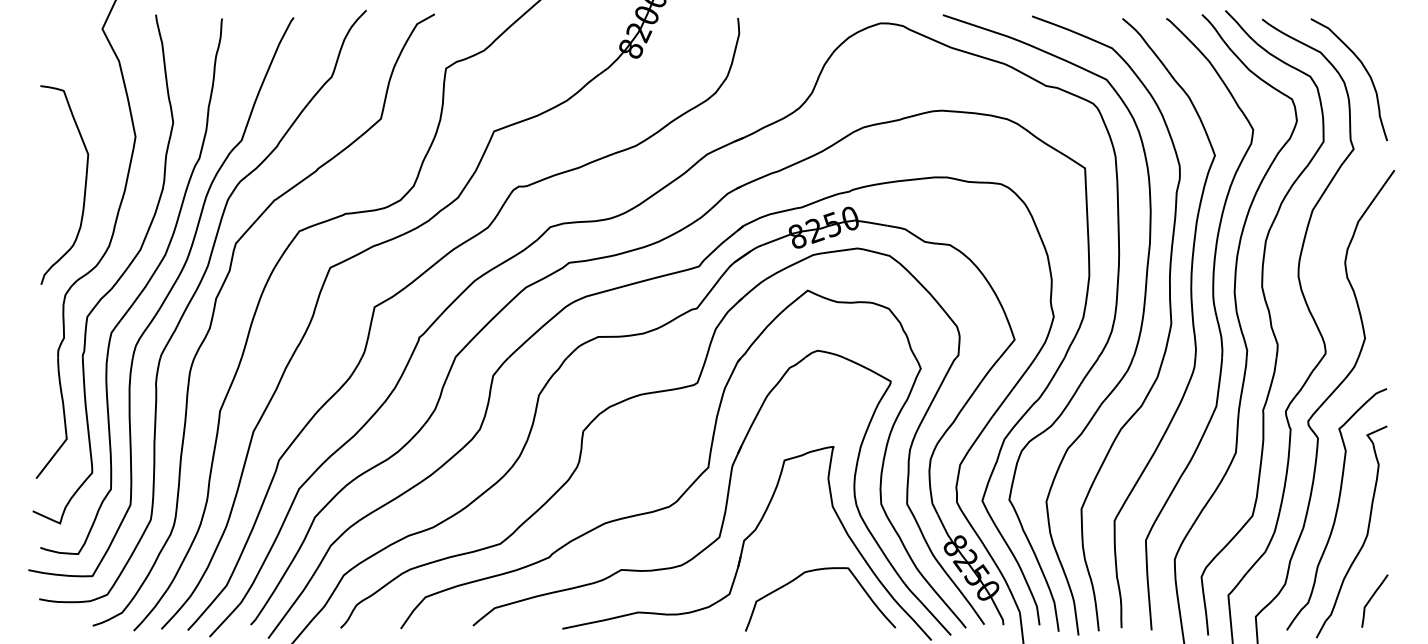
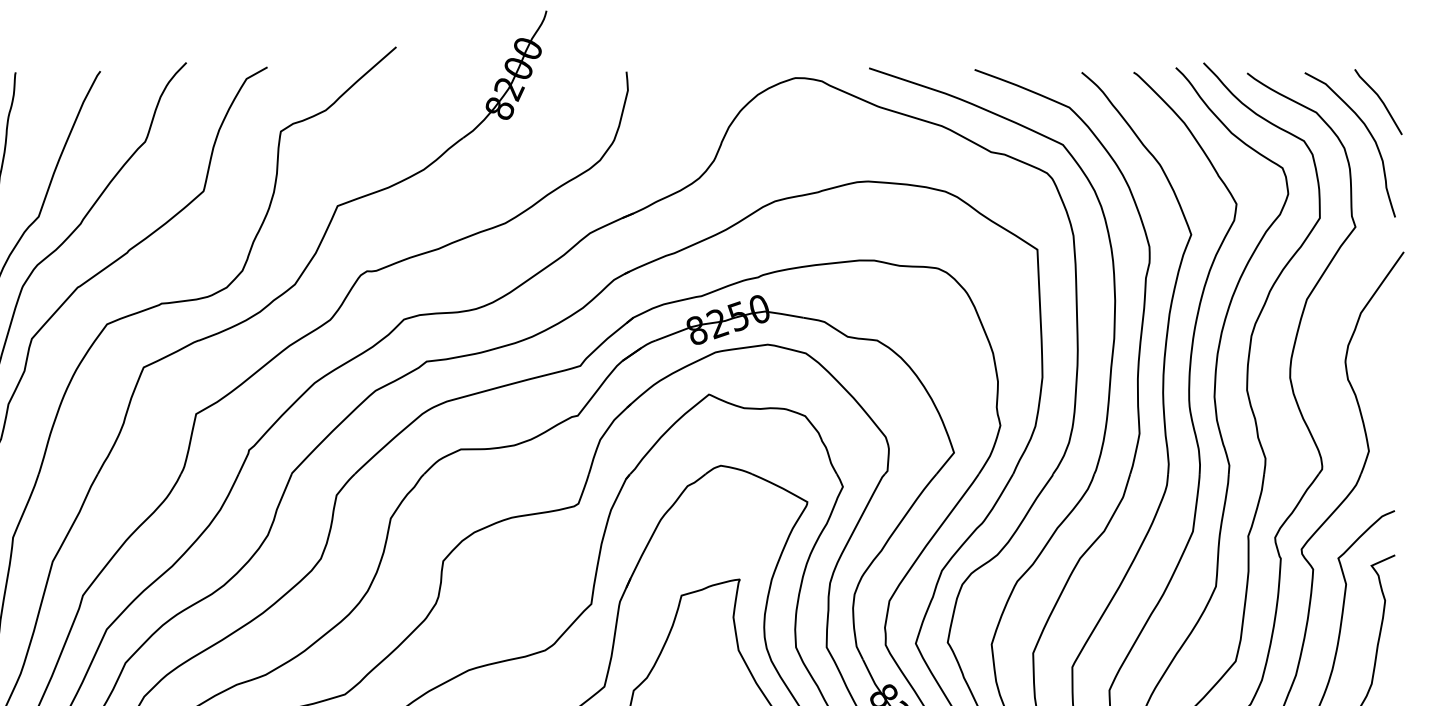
curve: (1373, 41) -> (1378, 99), added

